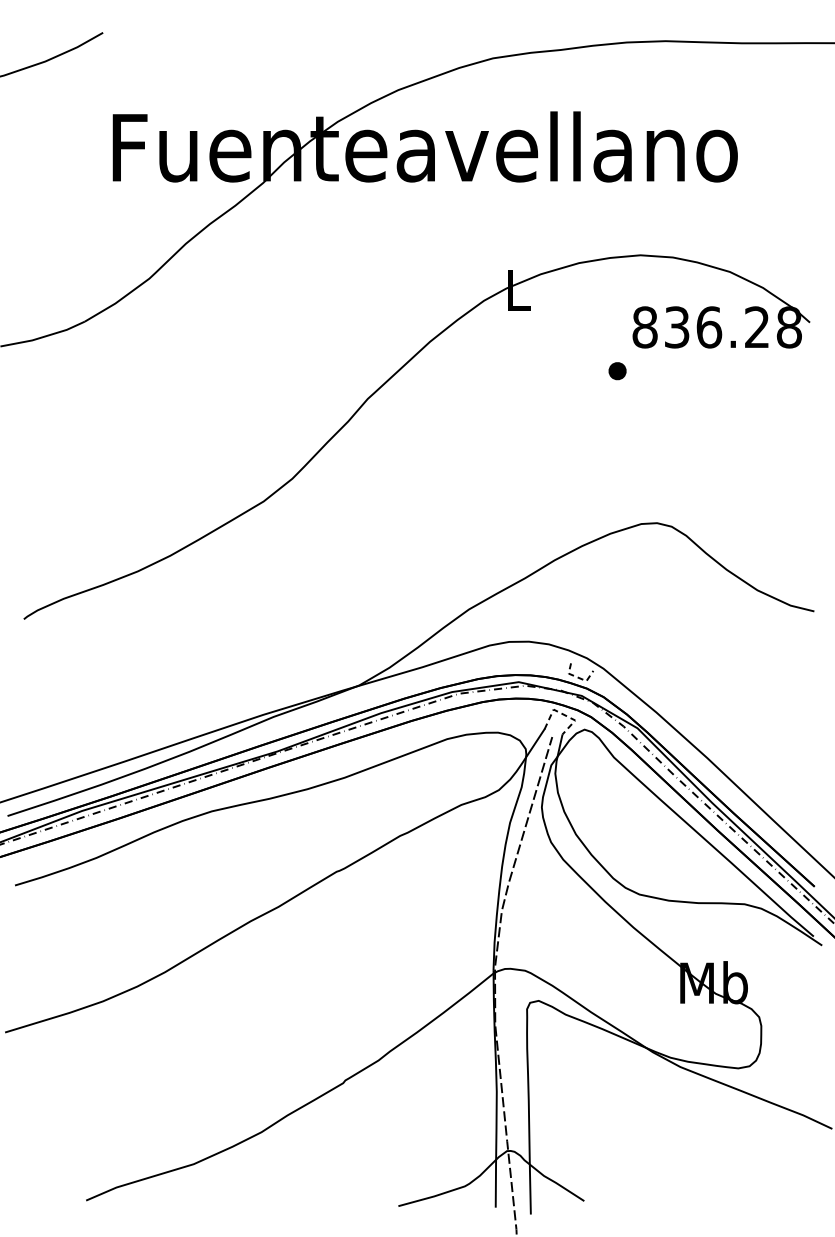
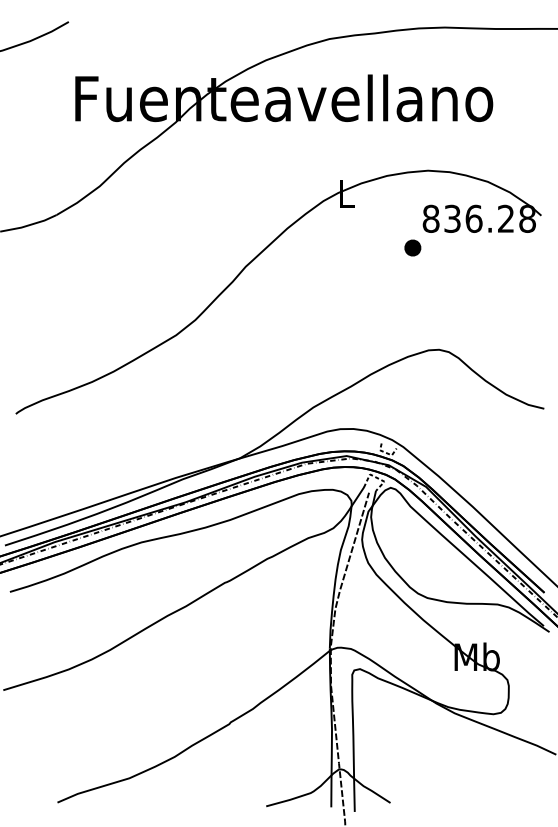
part: (617, 371) -> (412, 248), size x1.4

